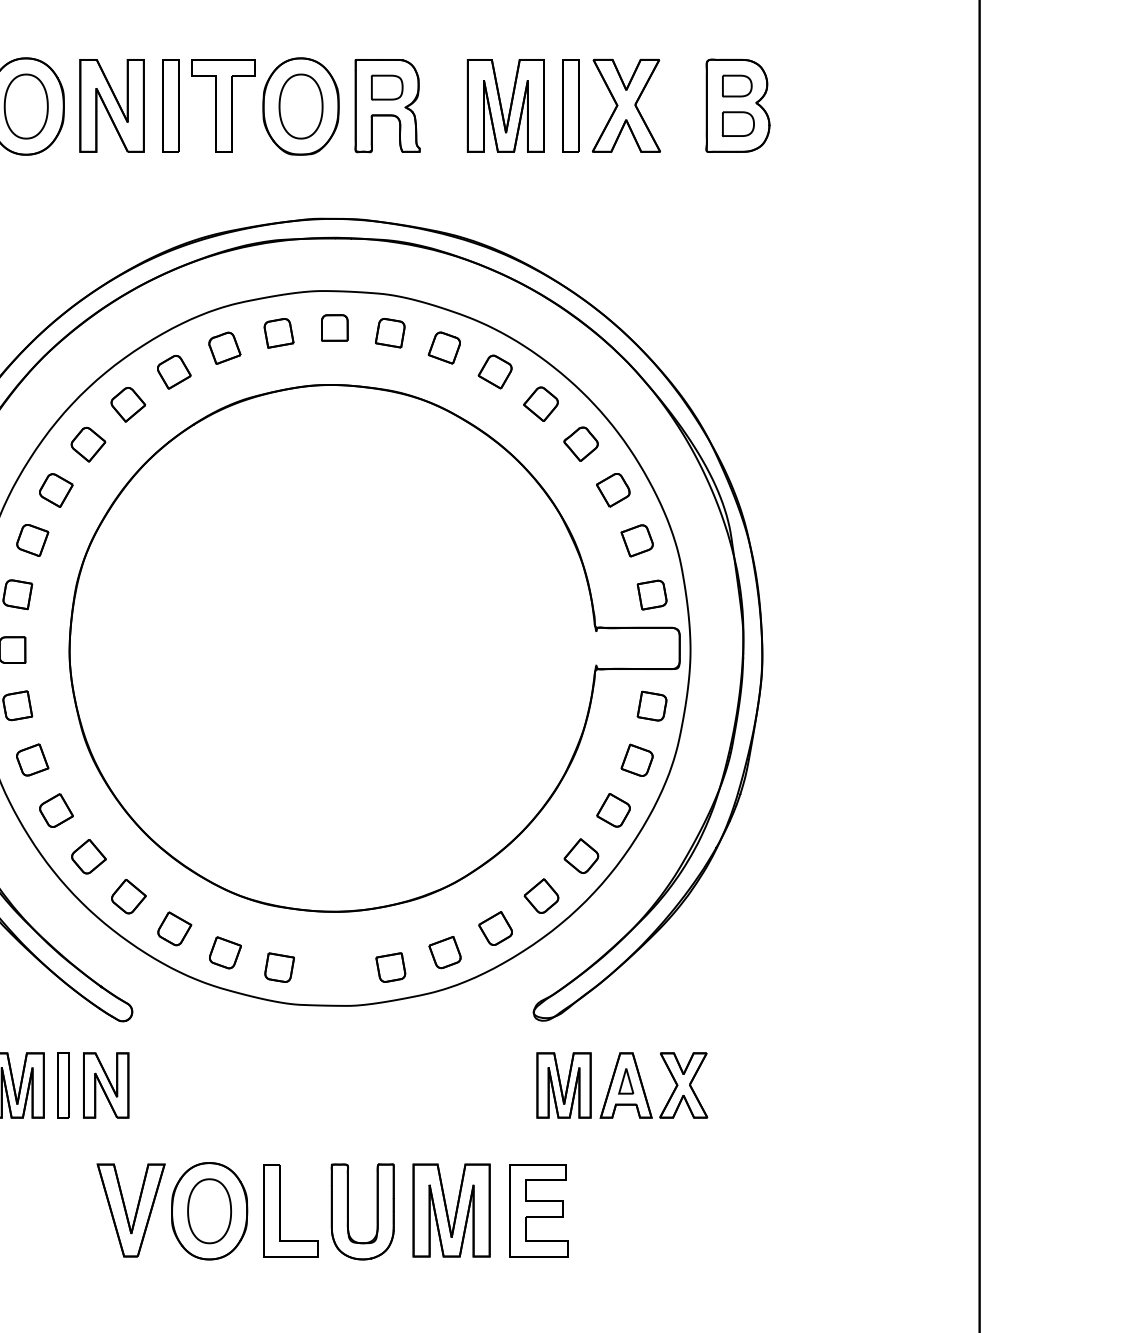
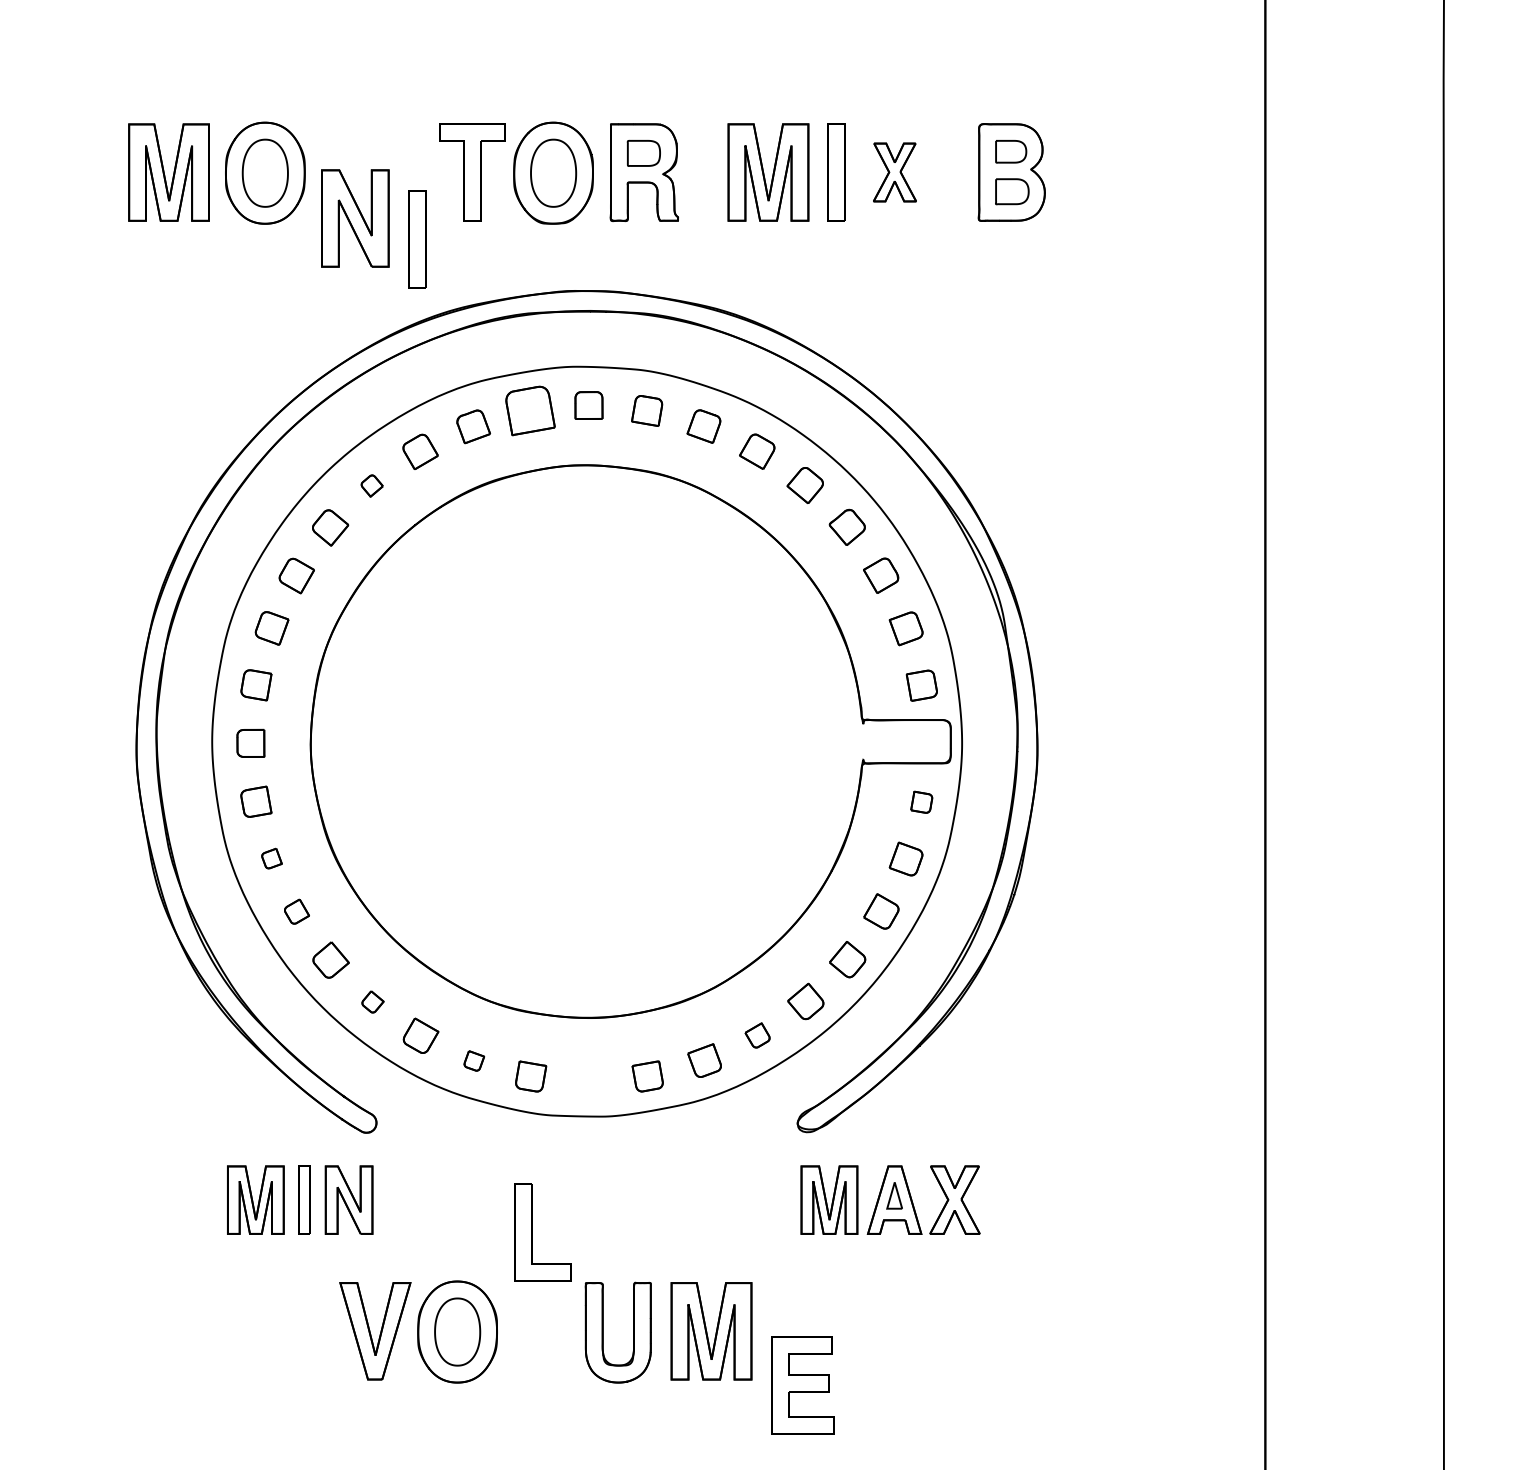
part: (112, 105) -> (355, 218), moved
part: (171, 105) -> (417, 239), moved
part: (626, 105) -> (894, 172), size x0.6
part: (279, 333) -> (530, 411), size x1.6
part: (127, 404) -> (371, 485), size x0.6
part: (651, 706) -> (921, 802), size x0.7
part: (32, 759) -> (271, 858), size x0.6
part: (55, 810) -> (296, 911), size x0.7
part: (128, 896) -> (372, 1001), size x0.6
part: (495, 928) -> (757, 1035), size x0.7
part: (225, 952) -> (474, 1060), size x0.6
part: (280, 1210) -> (532, 1232), moved
part: (538, 1210) -> (802, 1385), moved

